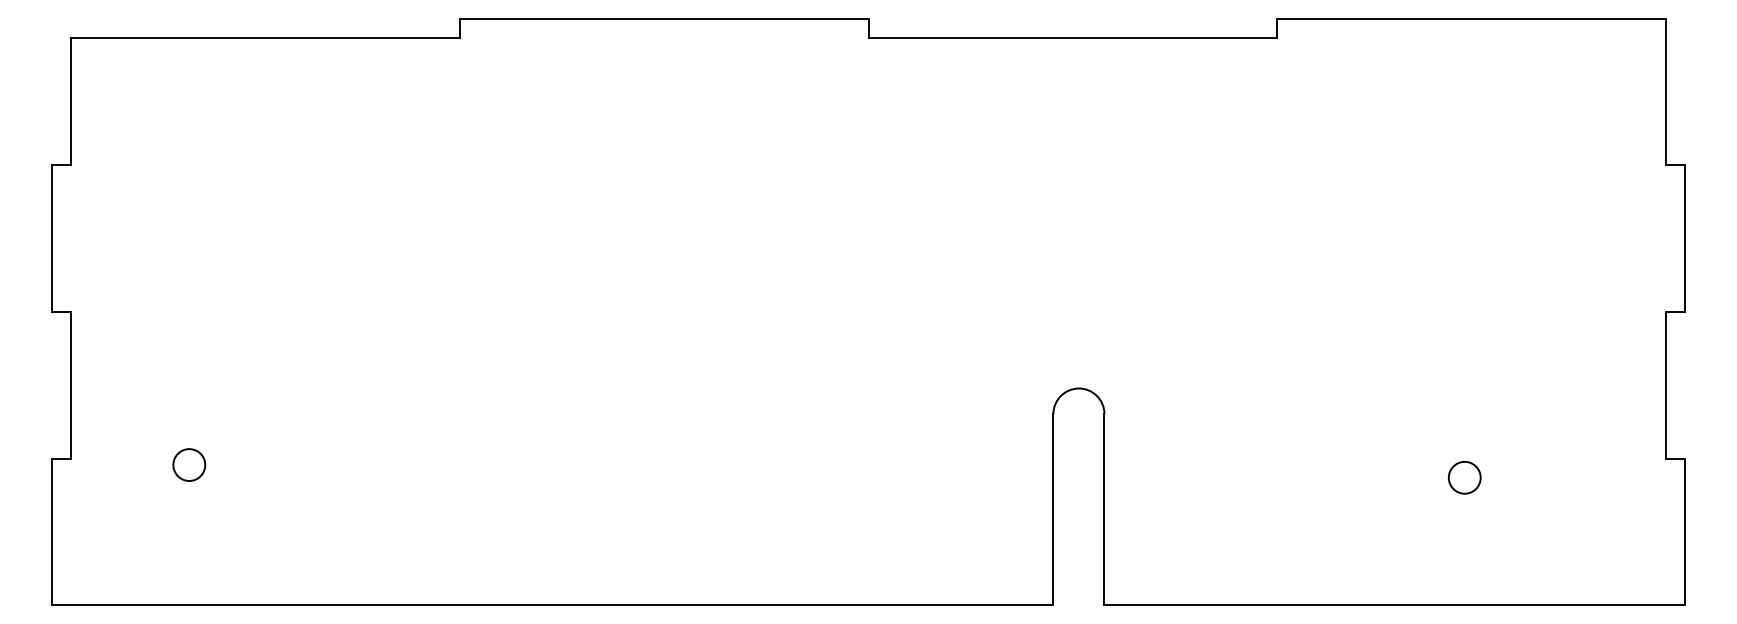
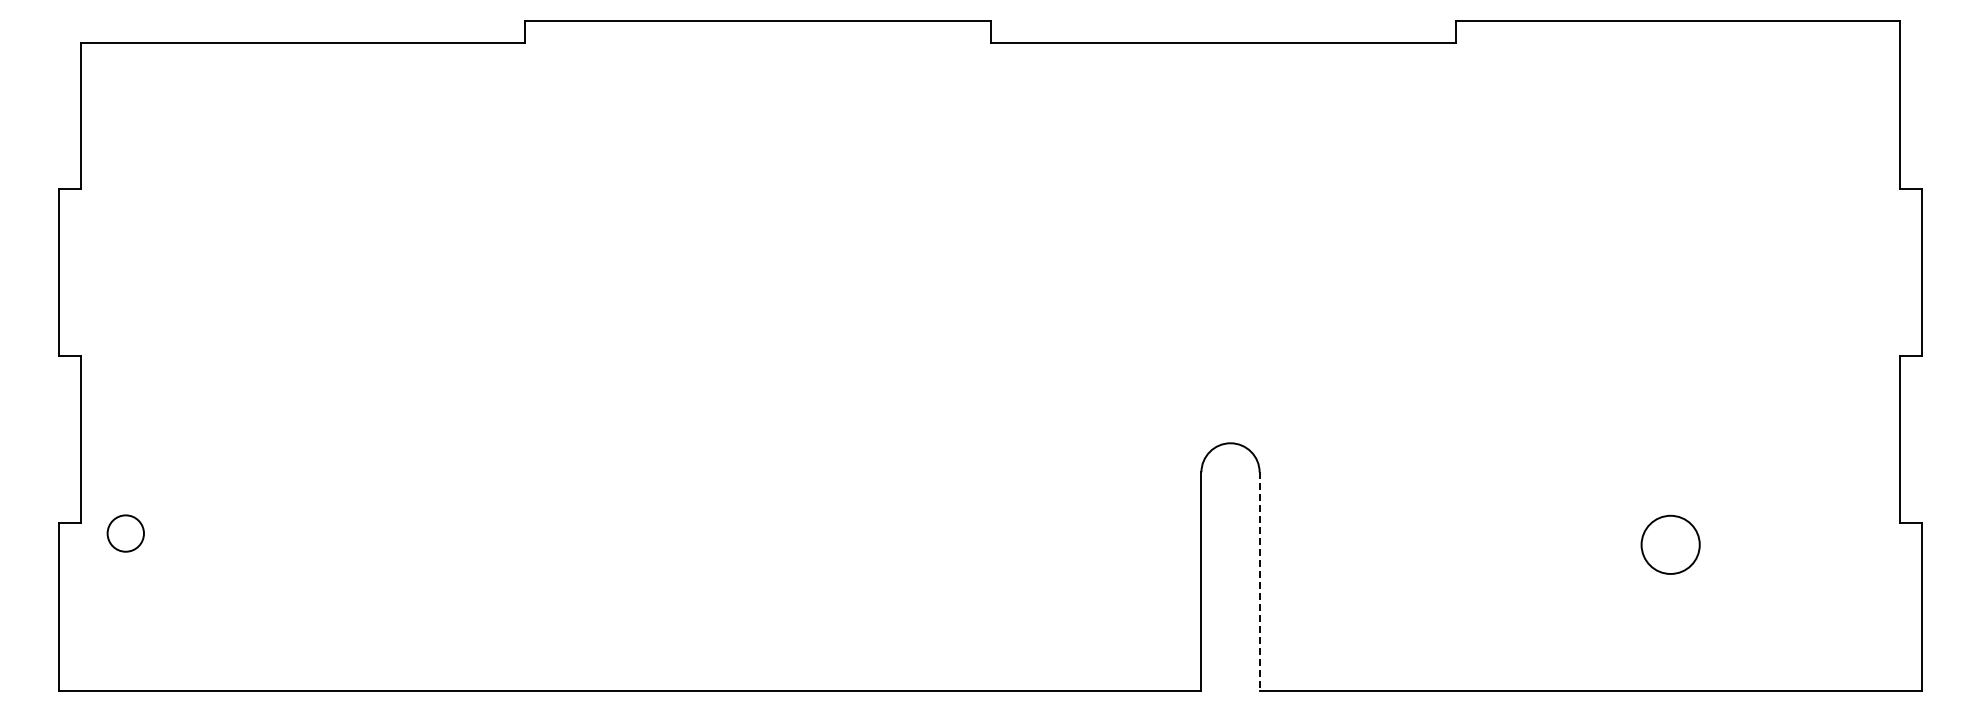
circle: (189, 464) -> (125, 533), moved
circle: (1464, 478) -> (1670, 545), size x1.6
line: (1104, 509) -> (1259, 581), solid -> dashed

